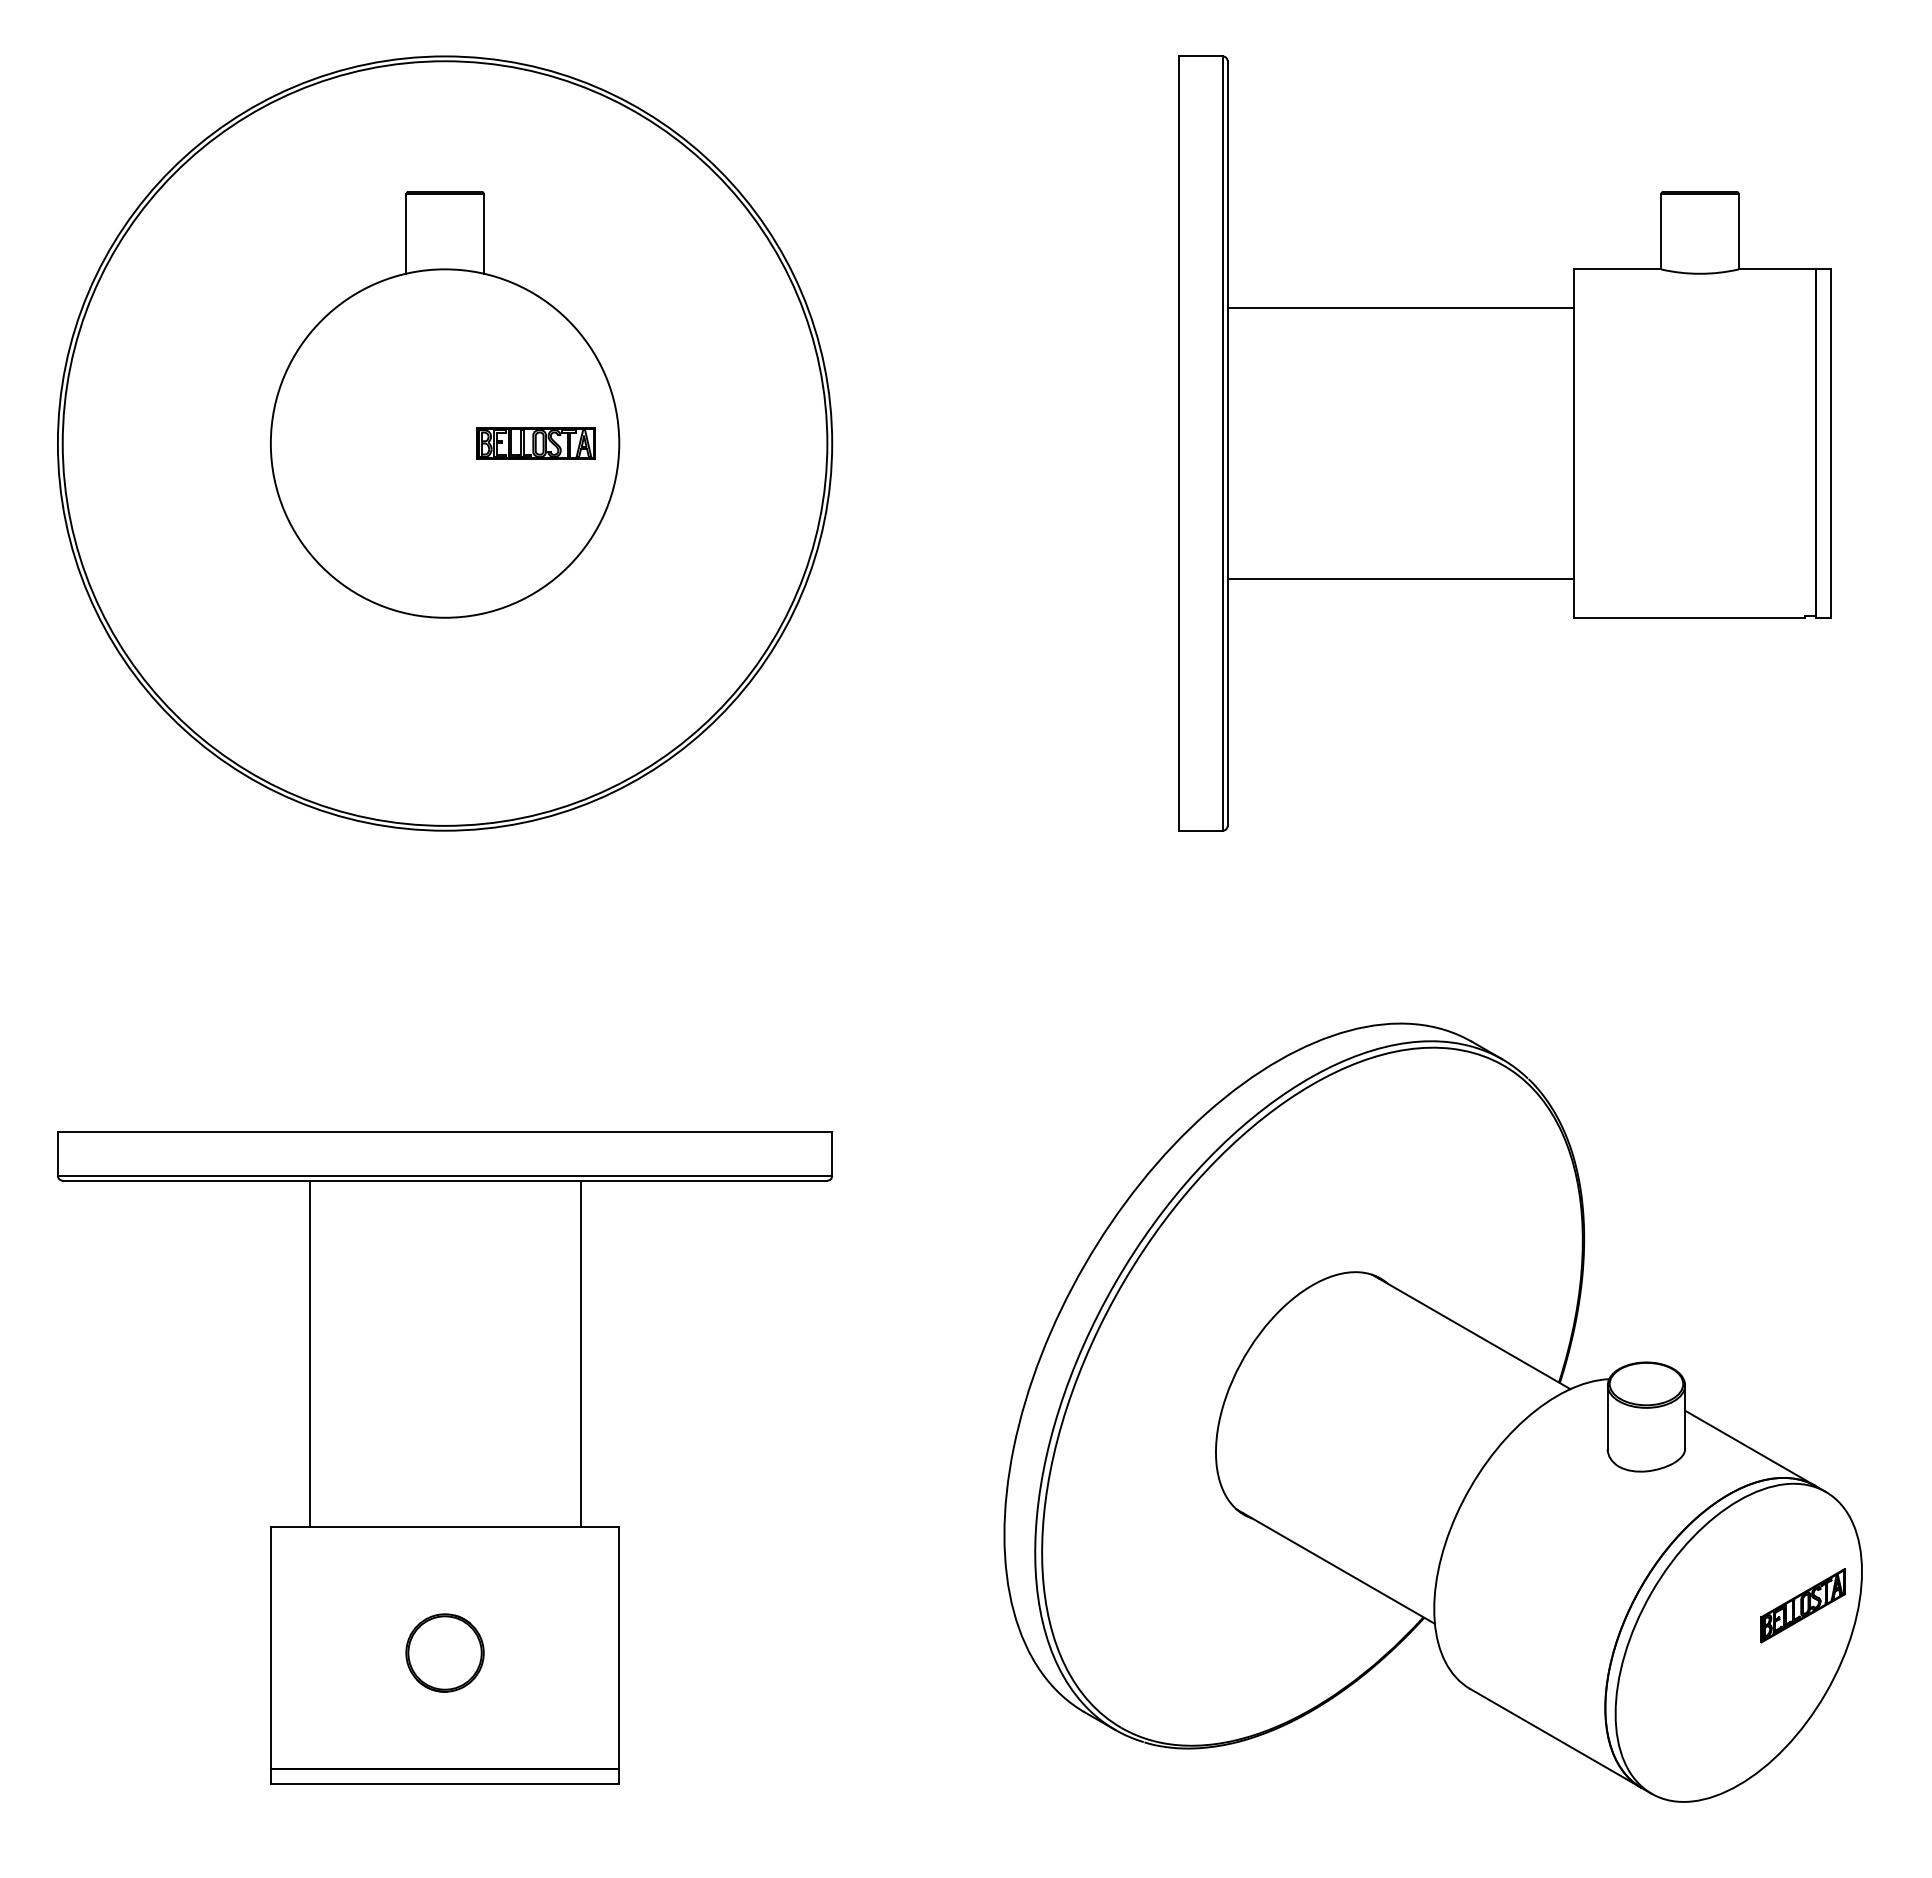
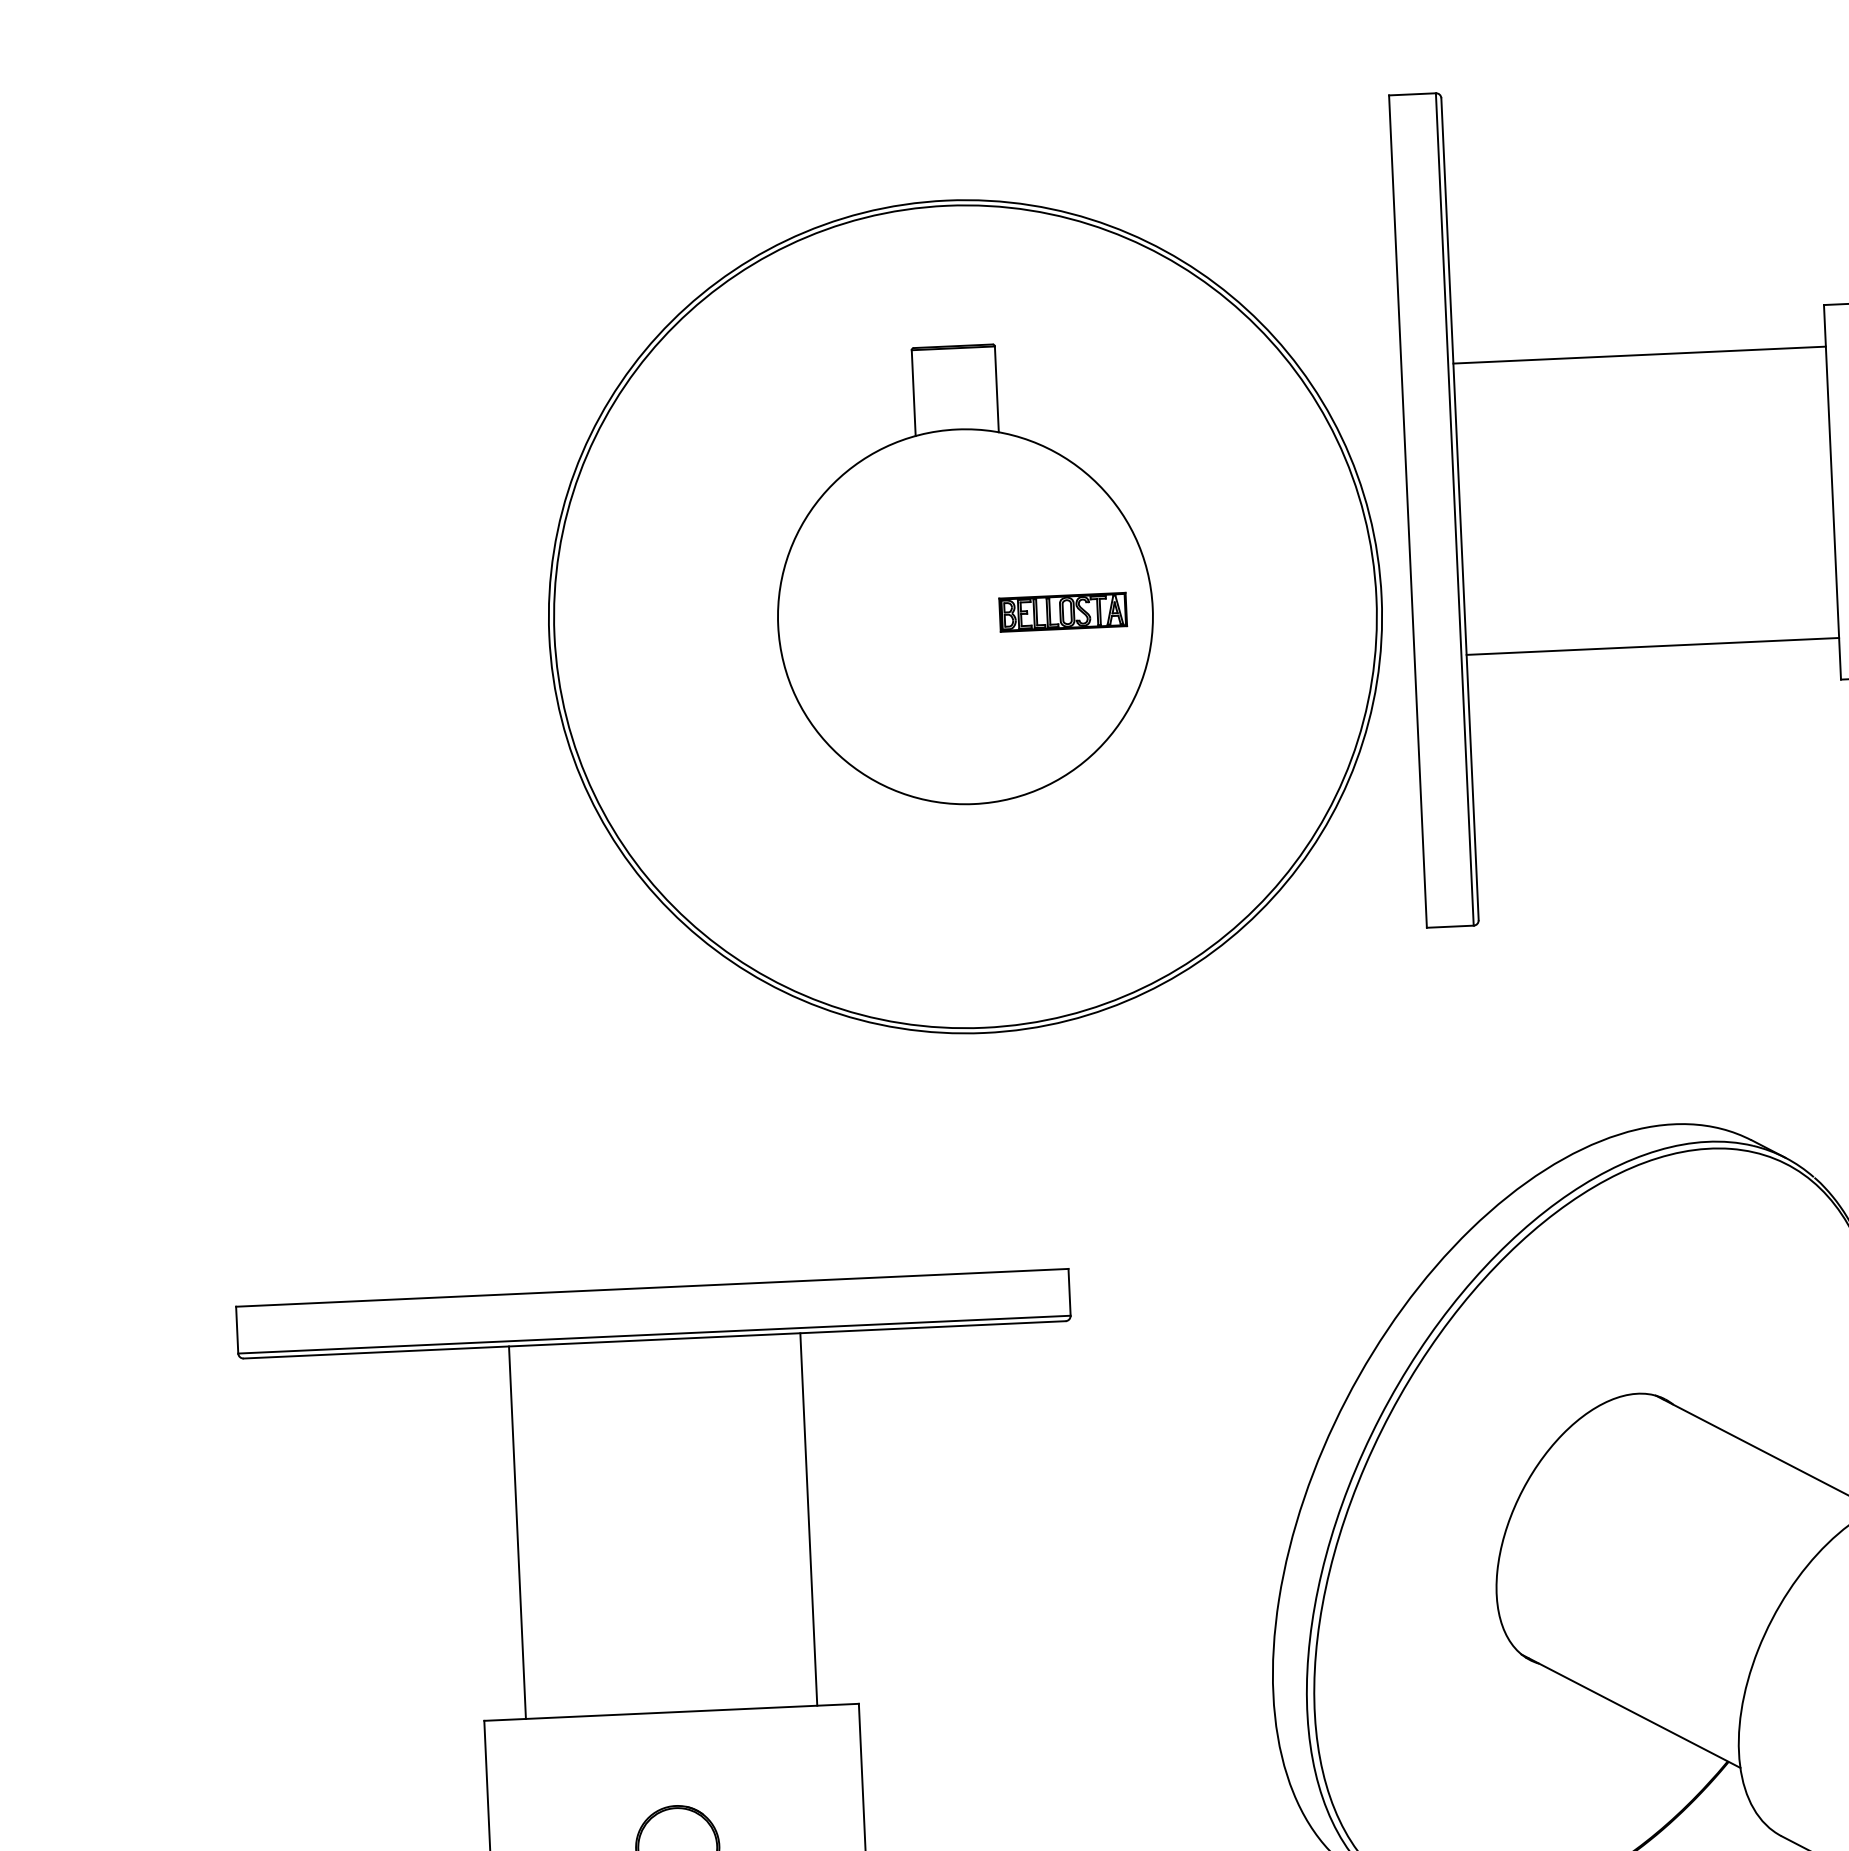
part: (445, 443) -> (965, 616), moved

